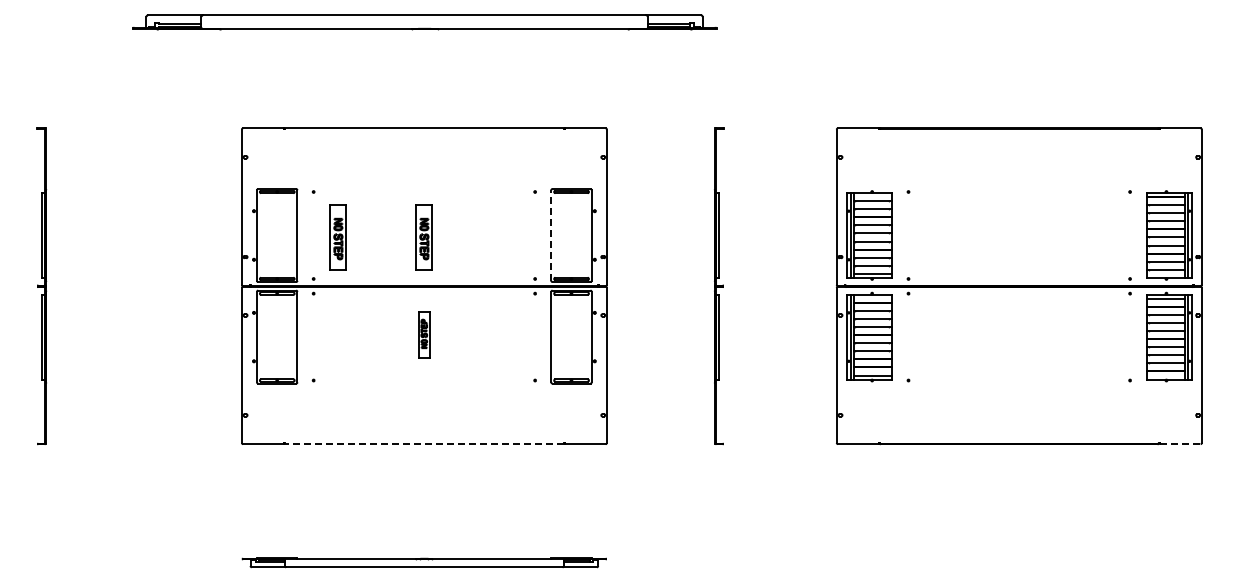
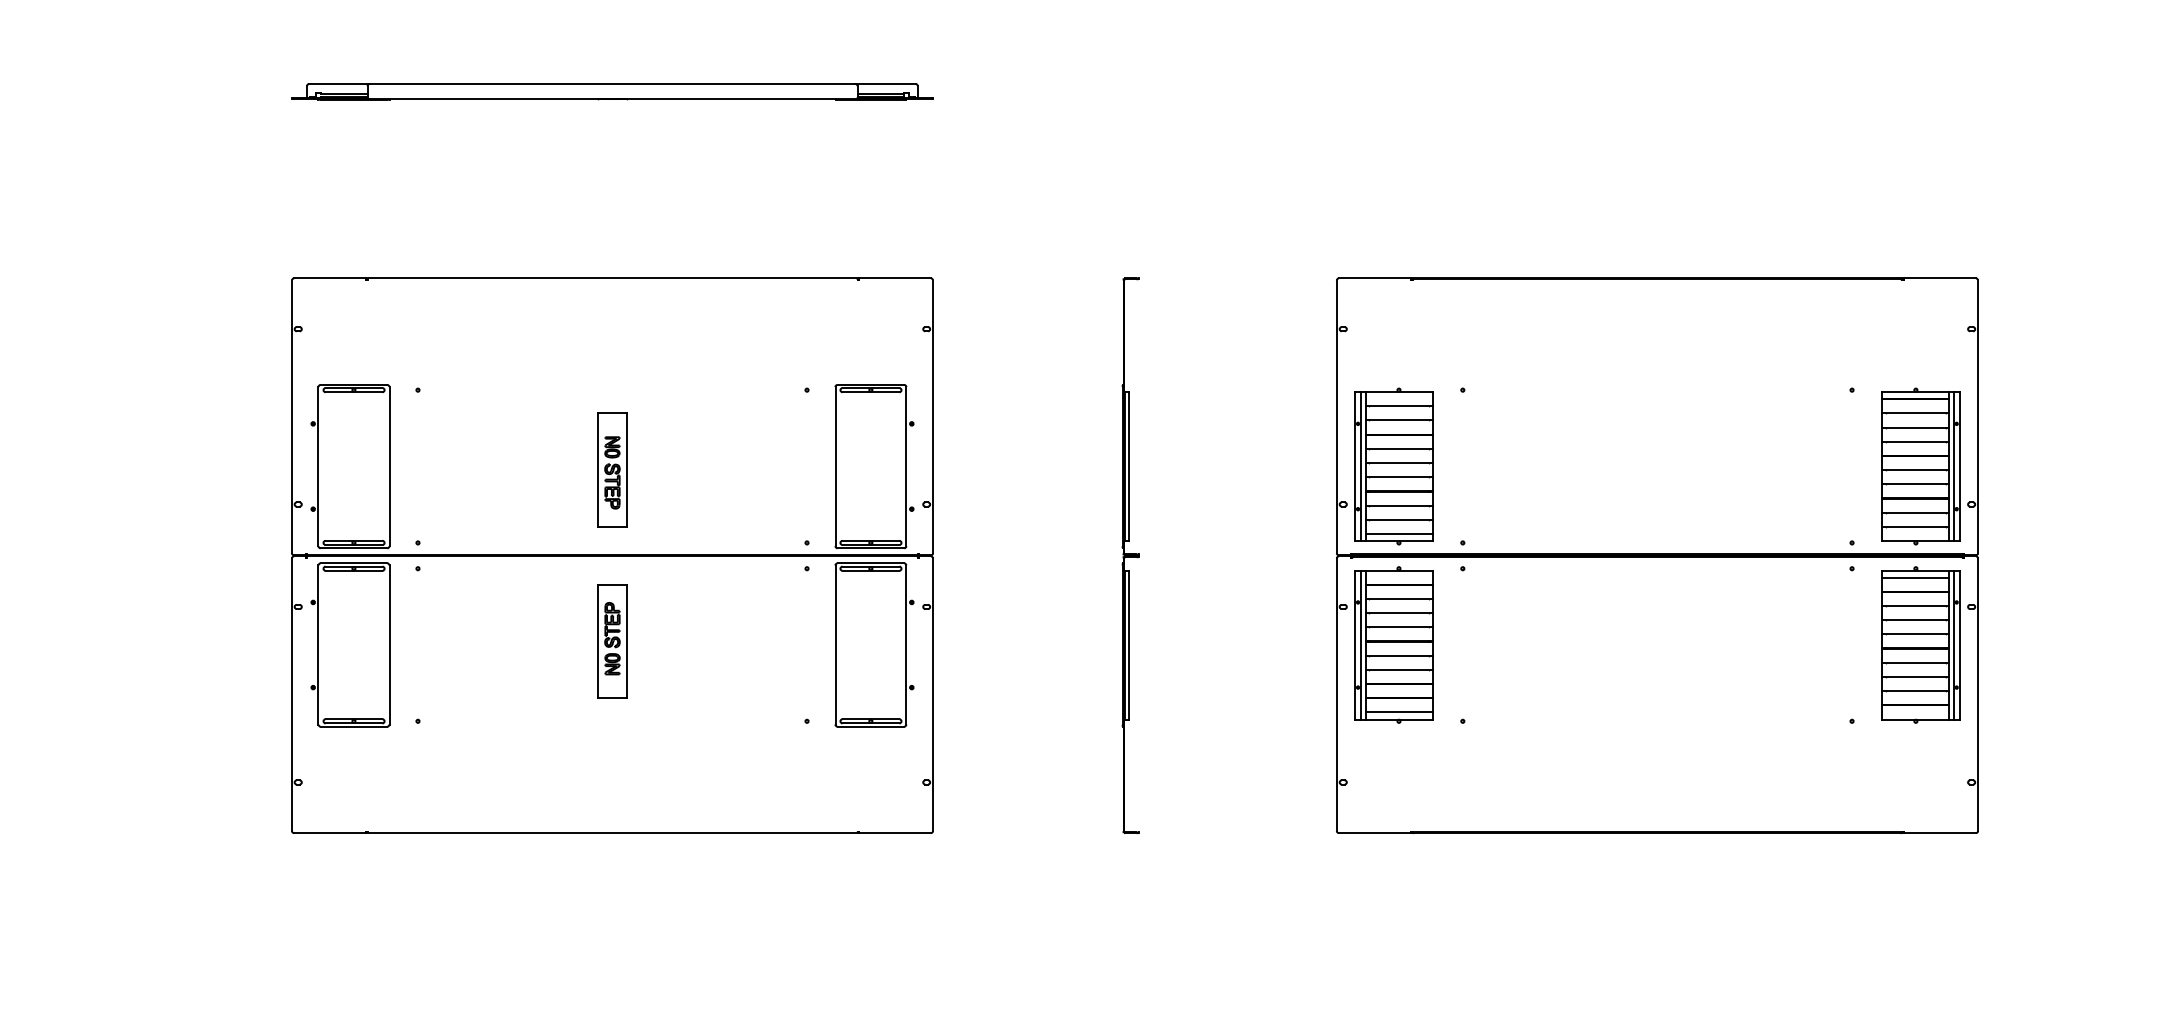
part: (423, 21) -> (610, 90), size x0.62
line: (551, 235) -> (835, 466), dashed -> solid
part: (337, 237) -> (459, 470), removed
part: (423, 334) -> (610, 640), size x1.43
line: (423, 444) -> (610, 833), dashed -> solid
line: (1180, 444) -> (1940, 833), dashed -> solid

